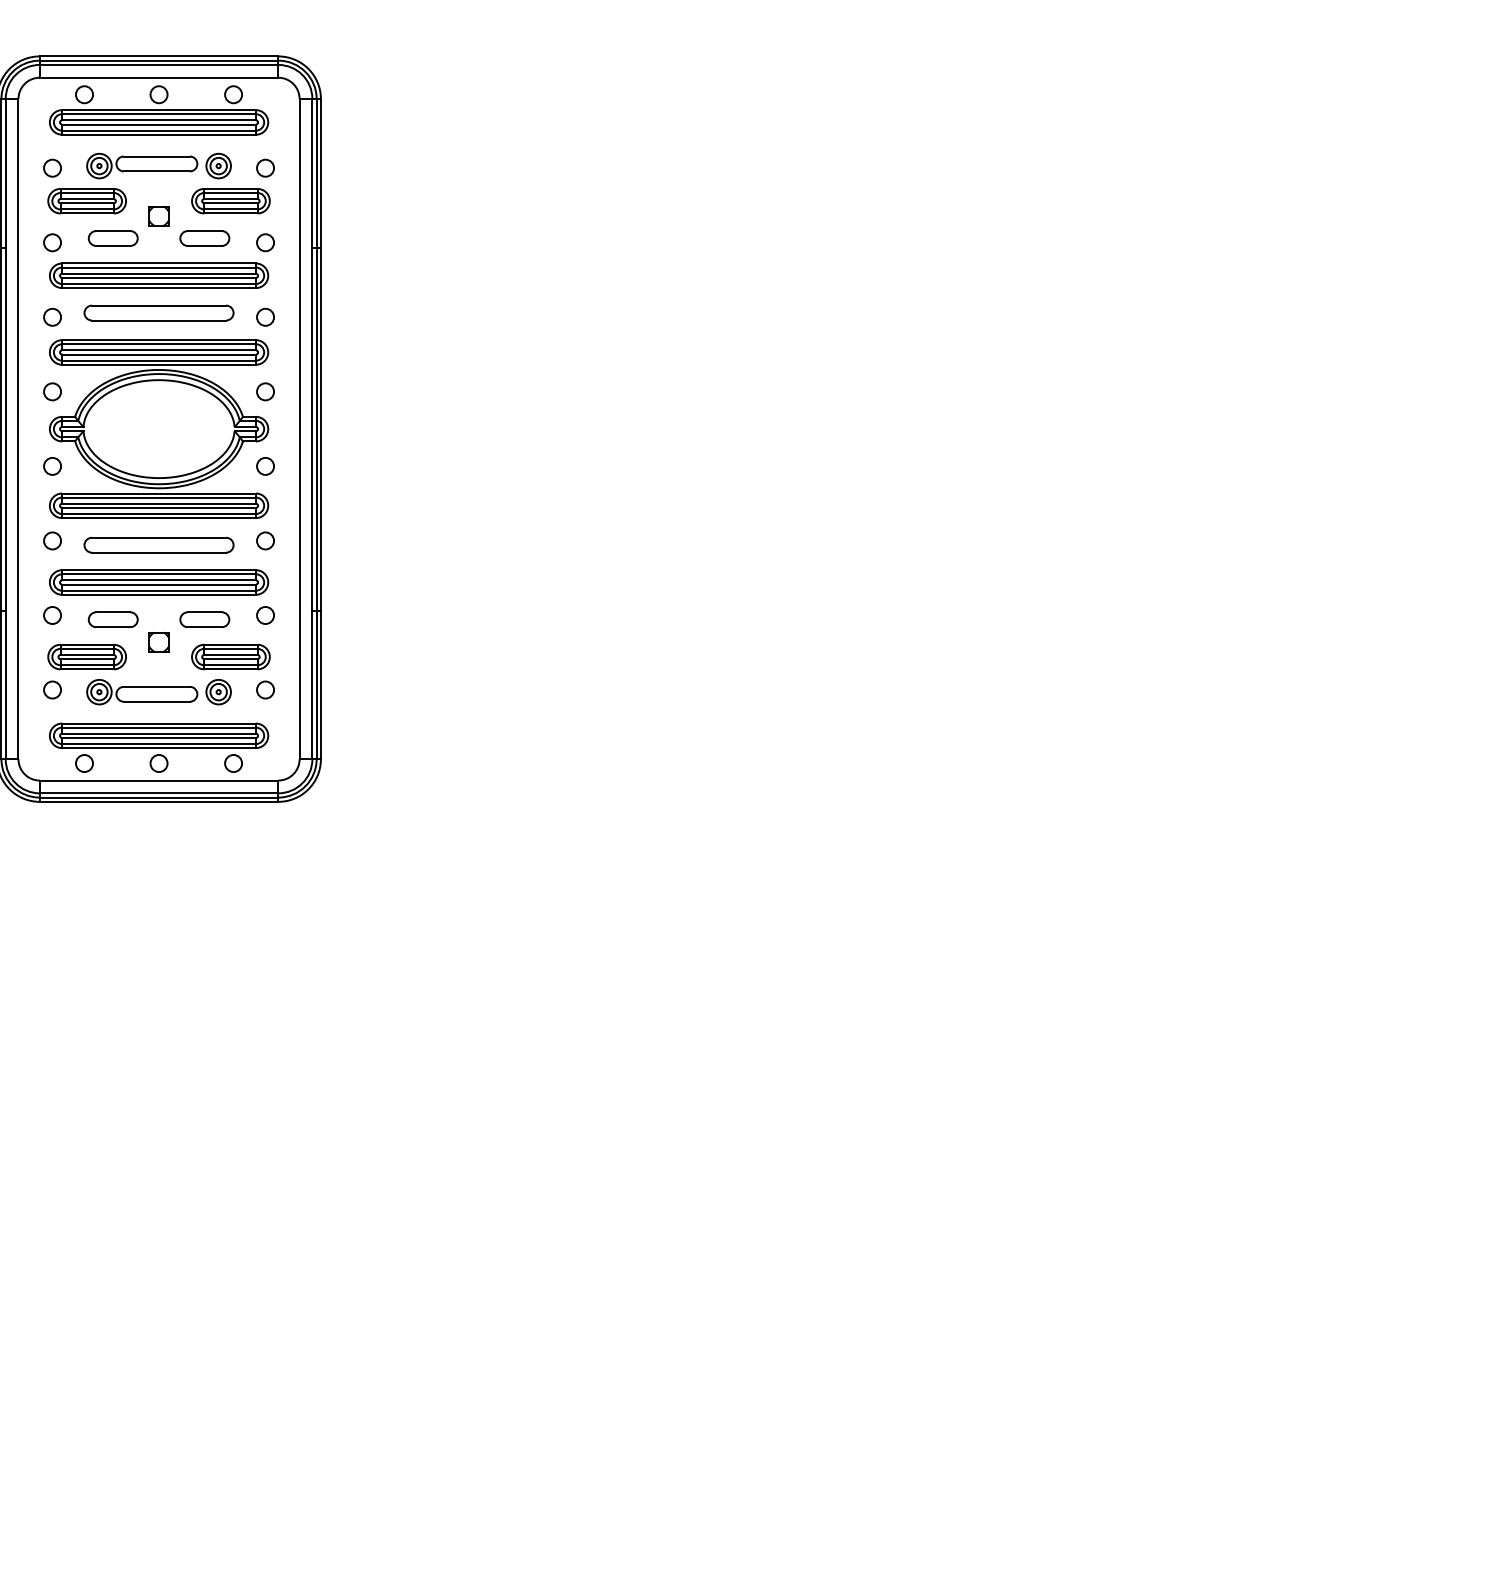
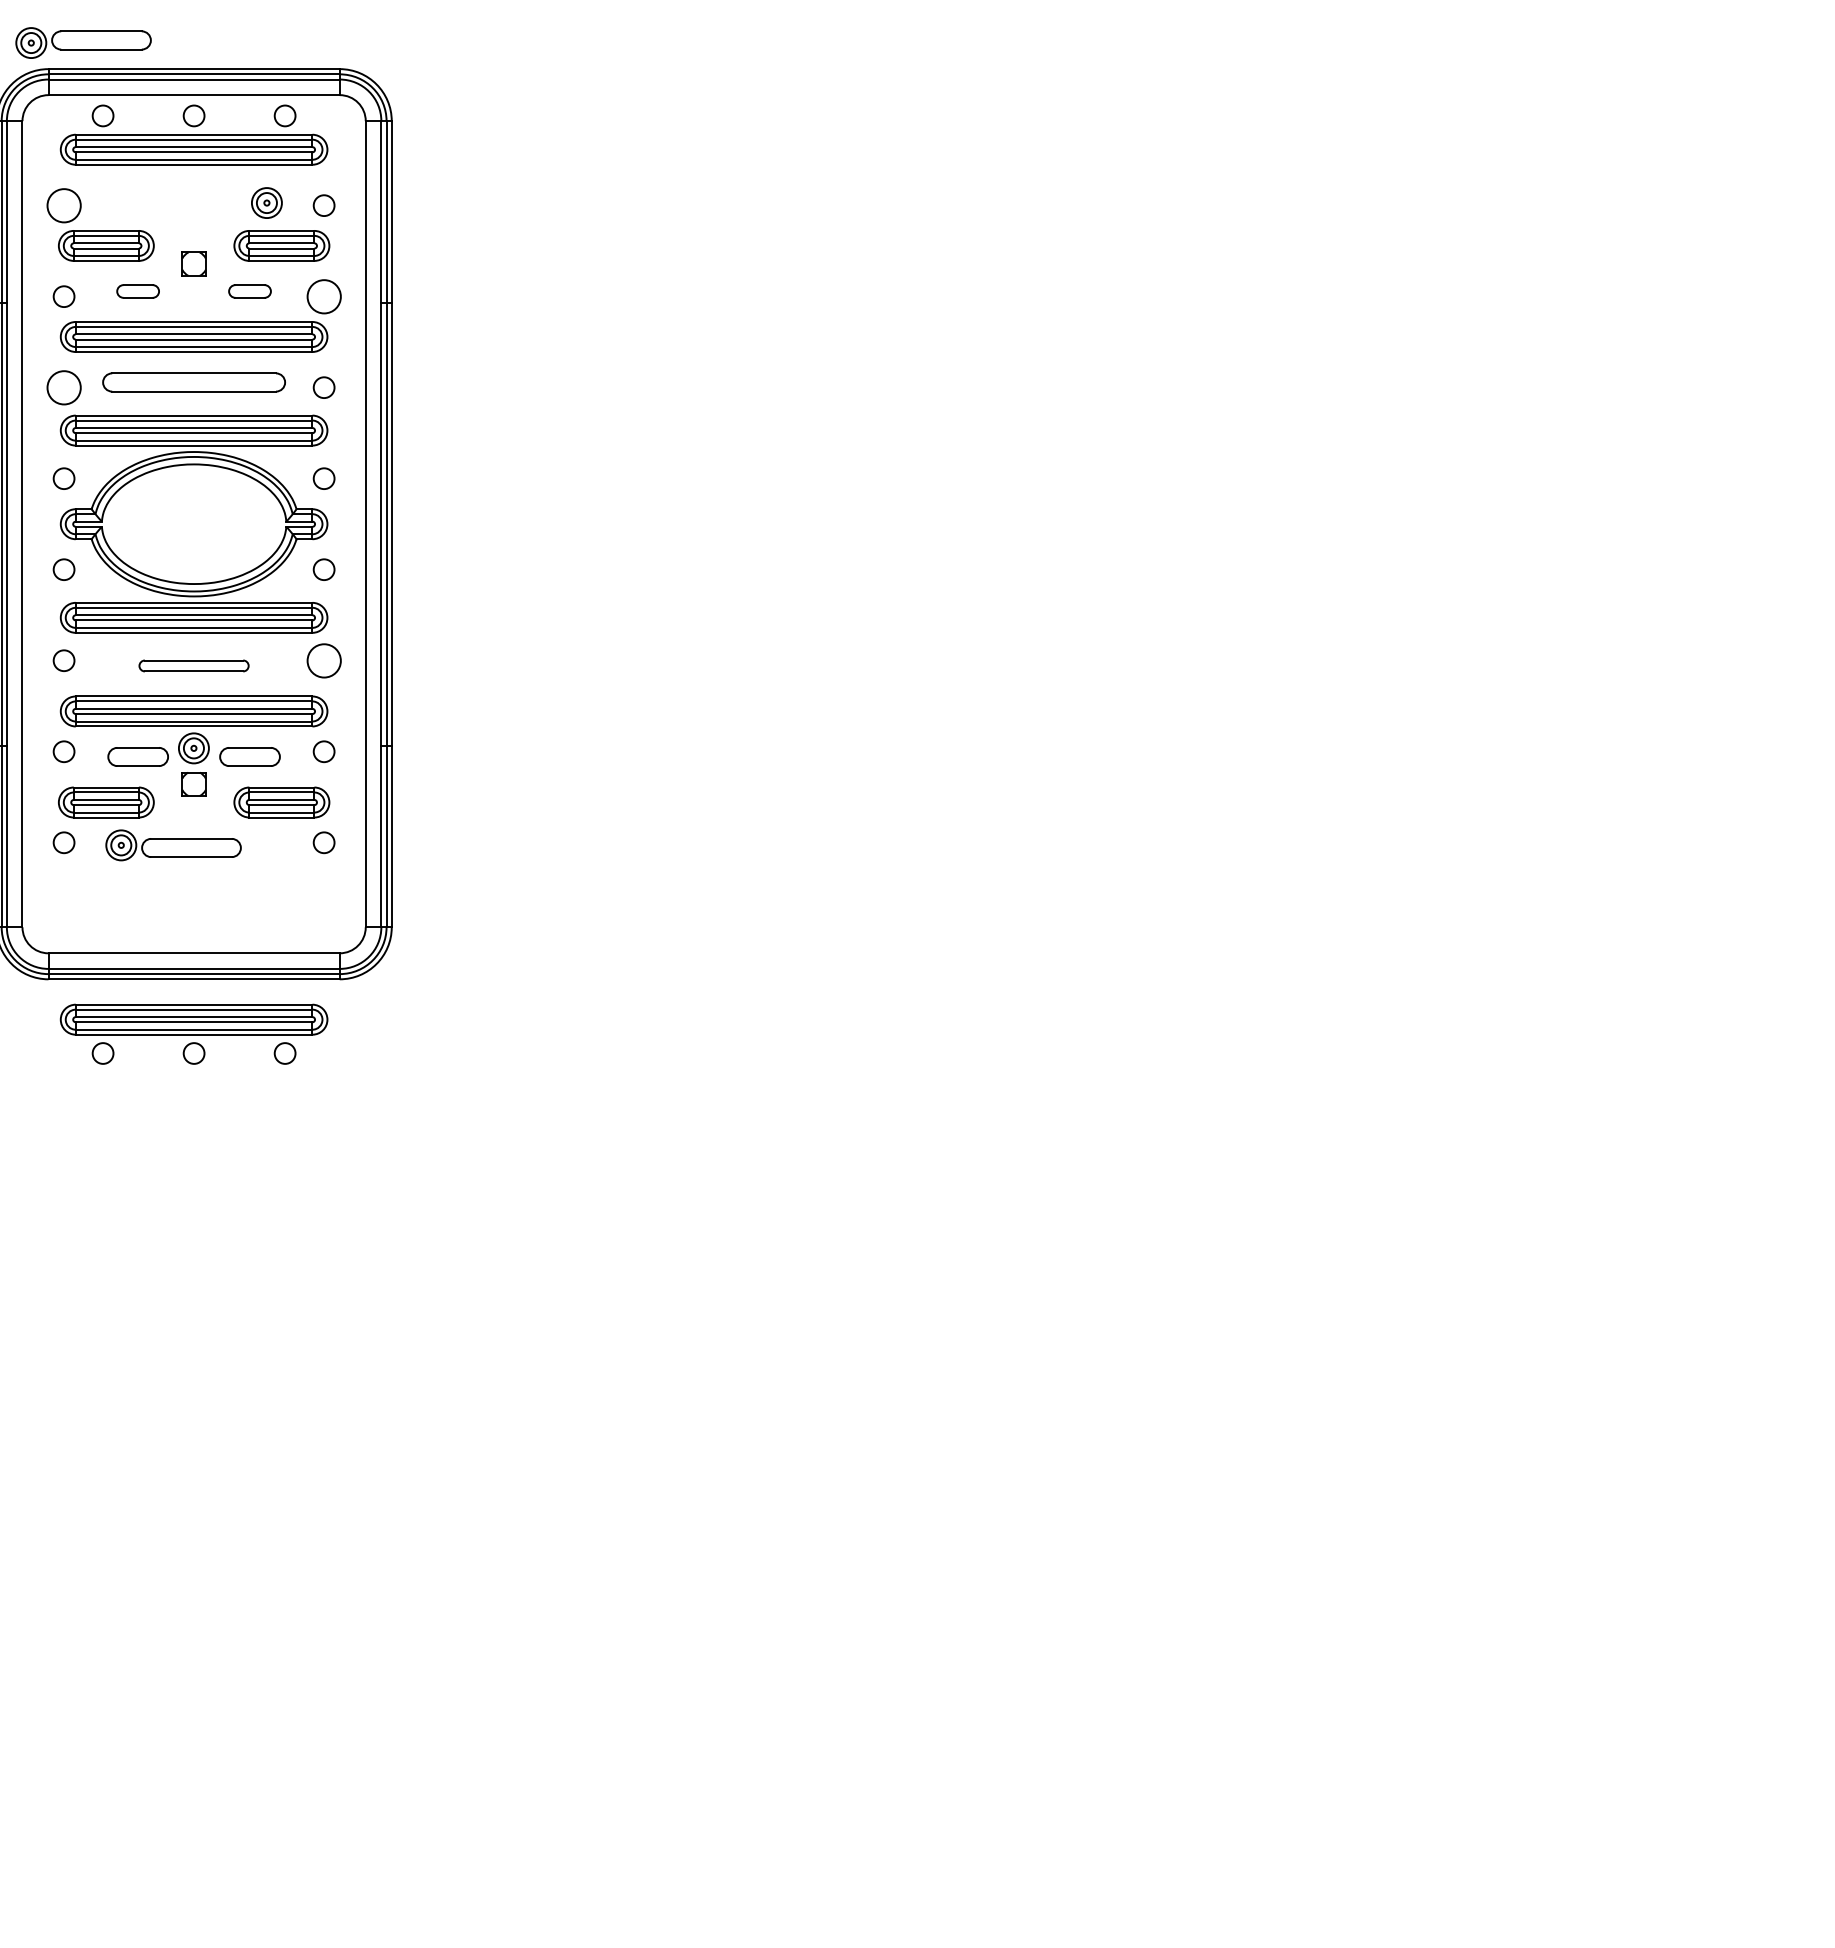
part: (142, 165) -> (83, 42), moved
circle: (52, 168) -> (63, 205), size x1.6
part: (112, 238) -> (137, 291), size x0.7
part: (204, 238) -> (249, 291), size x0.7
circle: (265, 242) -> (323, 296), size x1.6
circle: (52, 317) -> (63, 387), size x1.6
circle: (265, 540) -> (323, 660), size x1.6
part: (158, 544) -> (193, 665), size x0.6
part: (218, 692) -> (193, 748), moved
part: (158, 747) -> (193, 1033), moved

